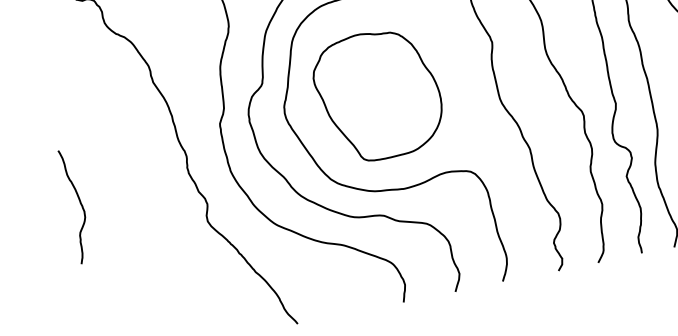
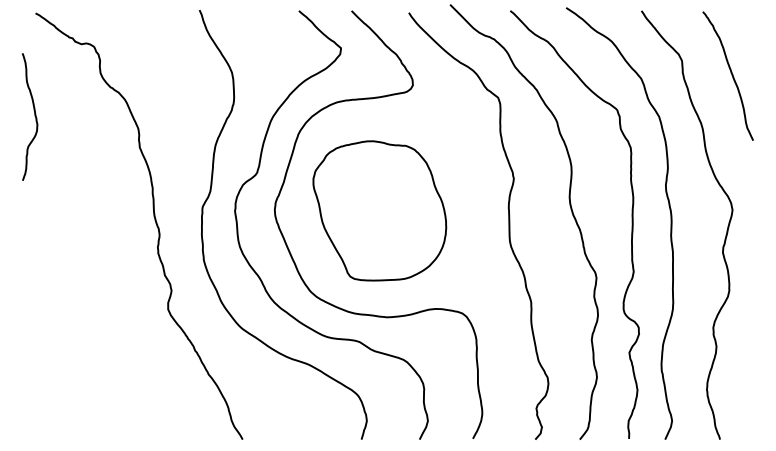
curve: (80, 204) -> (34, 116), moved

